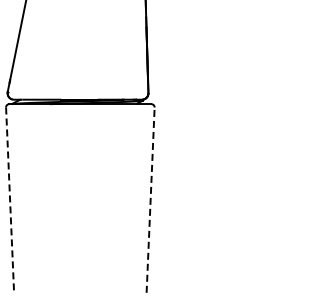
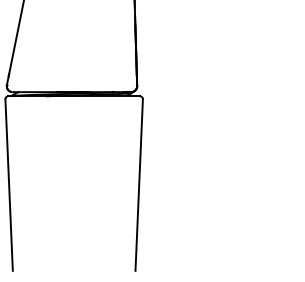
line: (10, 200) -> (9, 185), dashed -> solid
line: (150, 200) -> (139, 185), dashed -> solid

